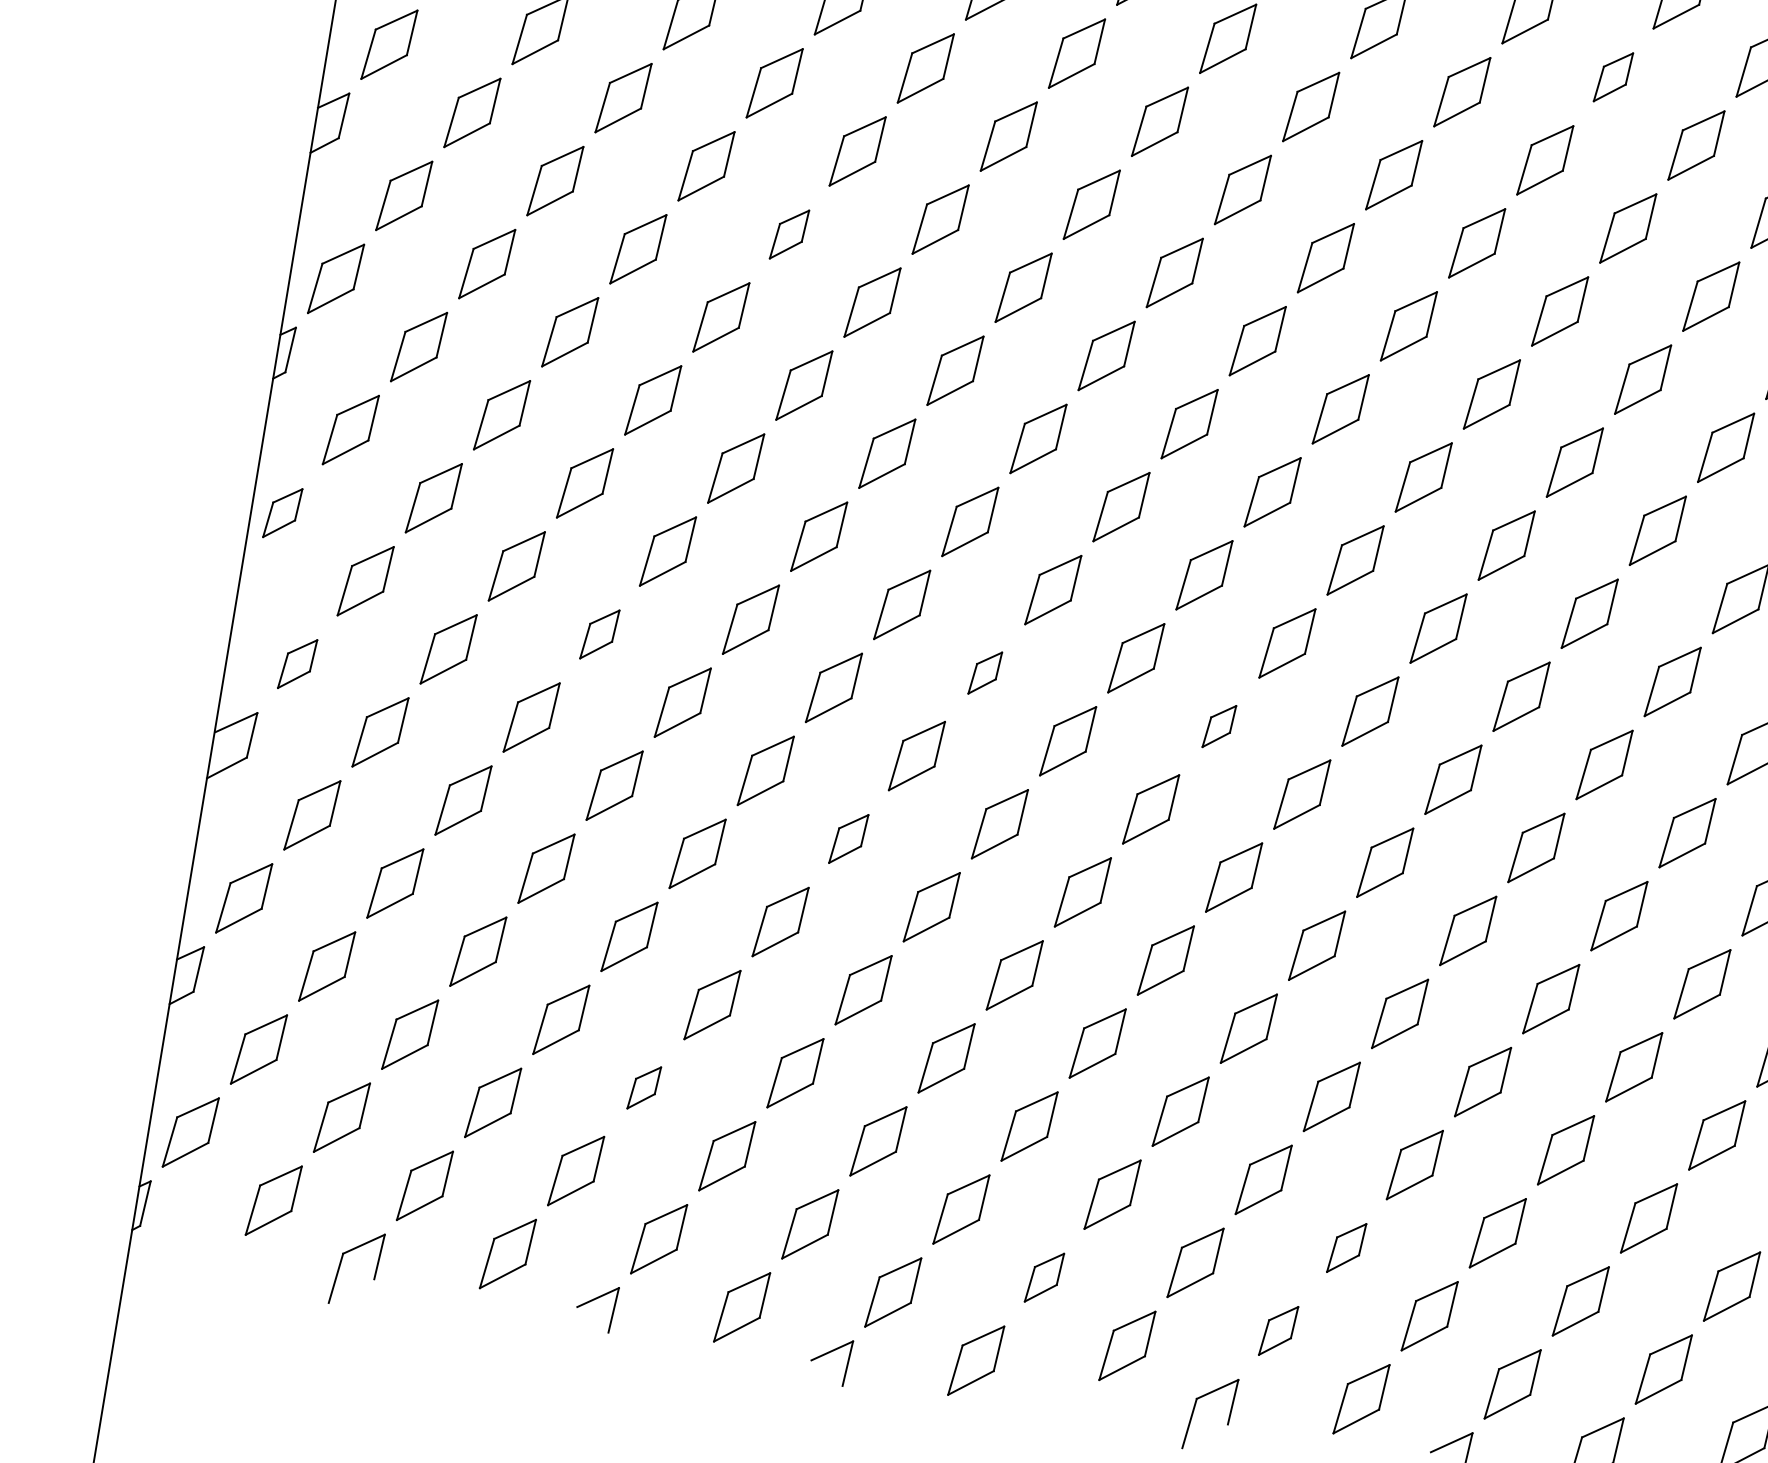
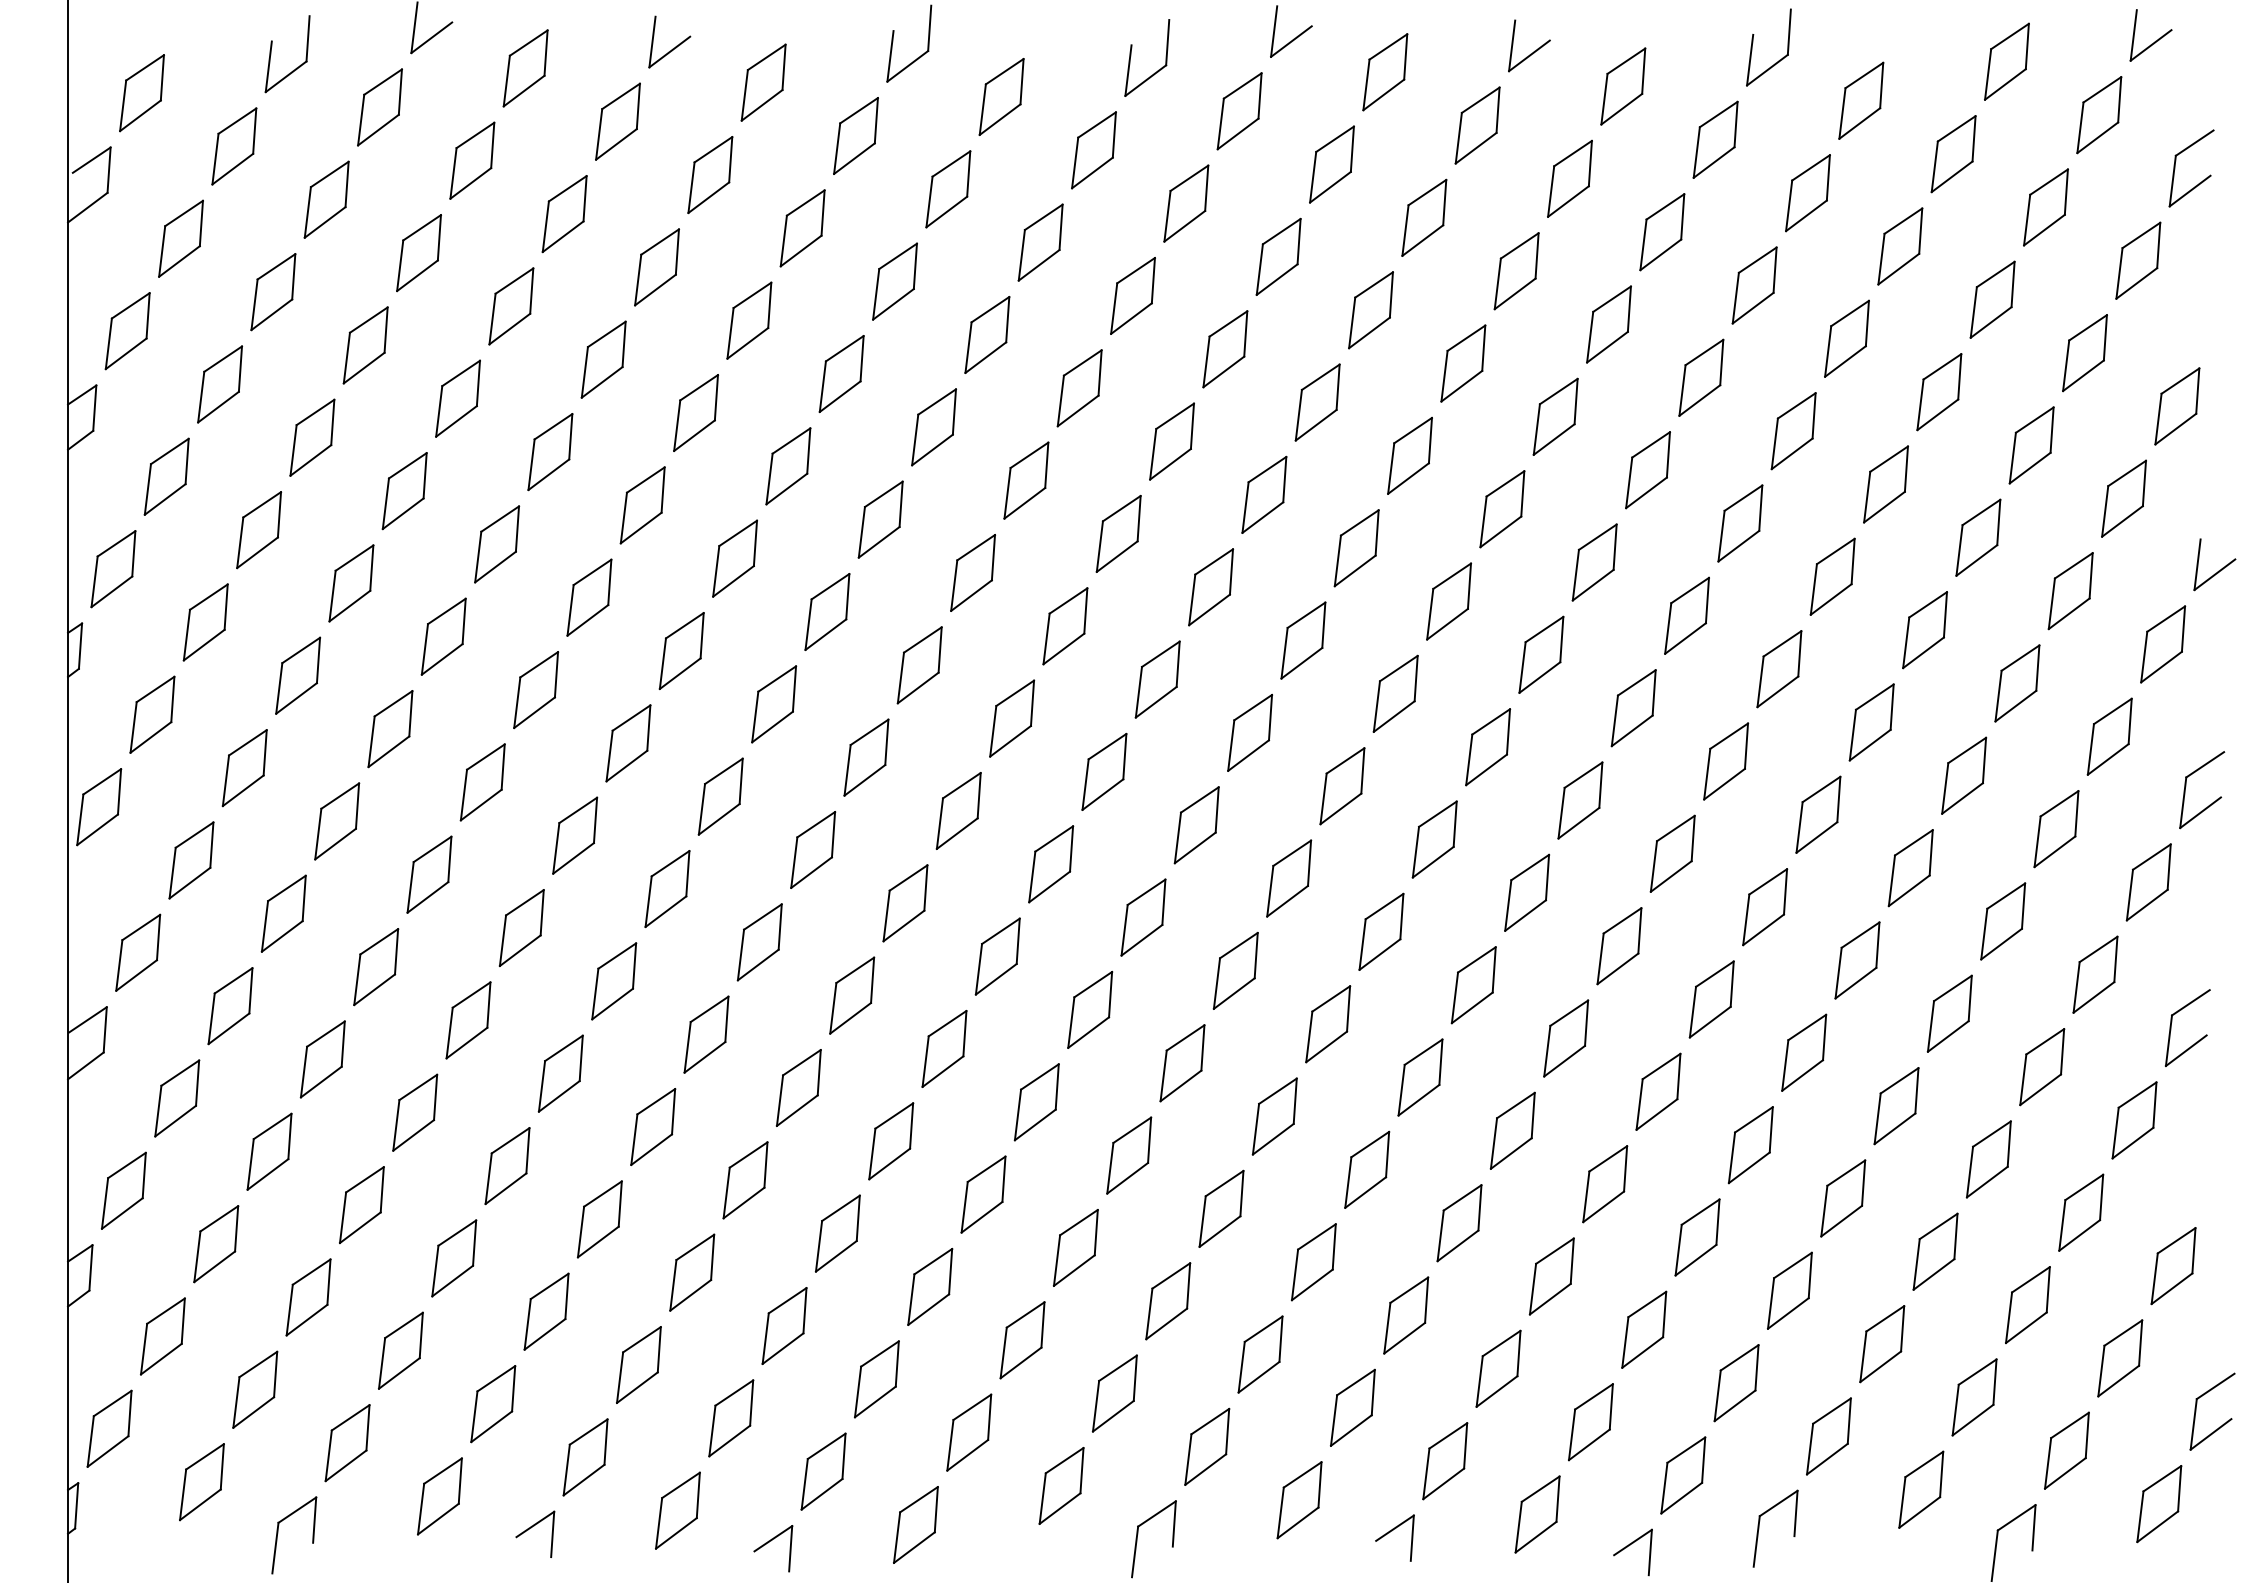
part: (1612, 77) -> (1331, 164), size x1.43
part: (789, 234) -> (550, 452), size x1.43
part: (282, 513) -> (99, 807), size x1.43
part: (599, 634) -> (429, 874), size x1.43
part: (297, 663) -> (138, 952), size x1.43
part: (985, 672) -> (813, 849), size x1.67
part: (1219, 726) -> (1051, 864), size x1.67
part: (848, 838) -> (706, 1034), size x1.43
part: (644, 1087) -> (546, 1311), size x1.67
part: (1346, 1247) -> (1260, 1354), size x1.43
part: (1044, 1277) -> (969, 1432), size x1.43
part: (1278, 1330) -> (1207, 1446), size x1.43

